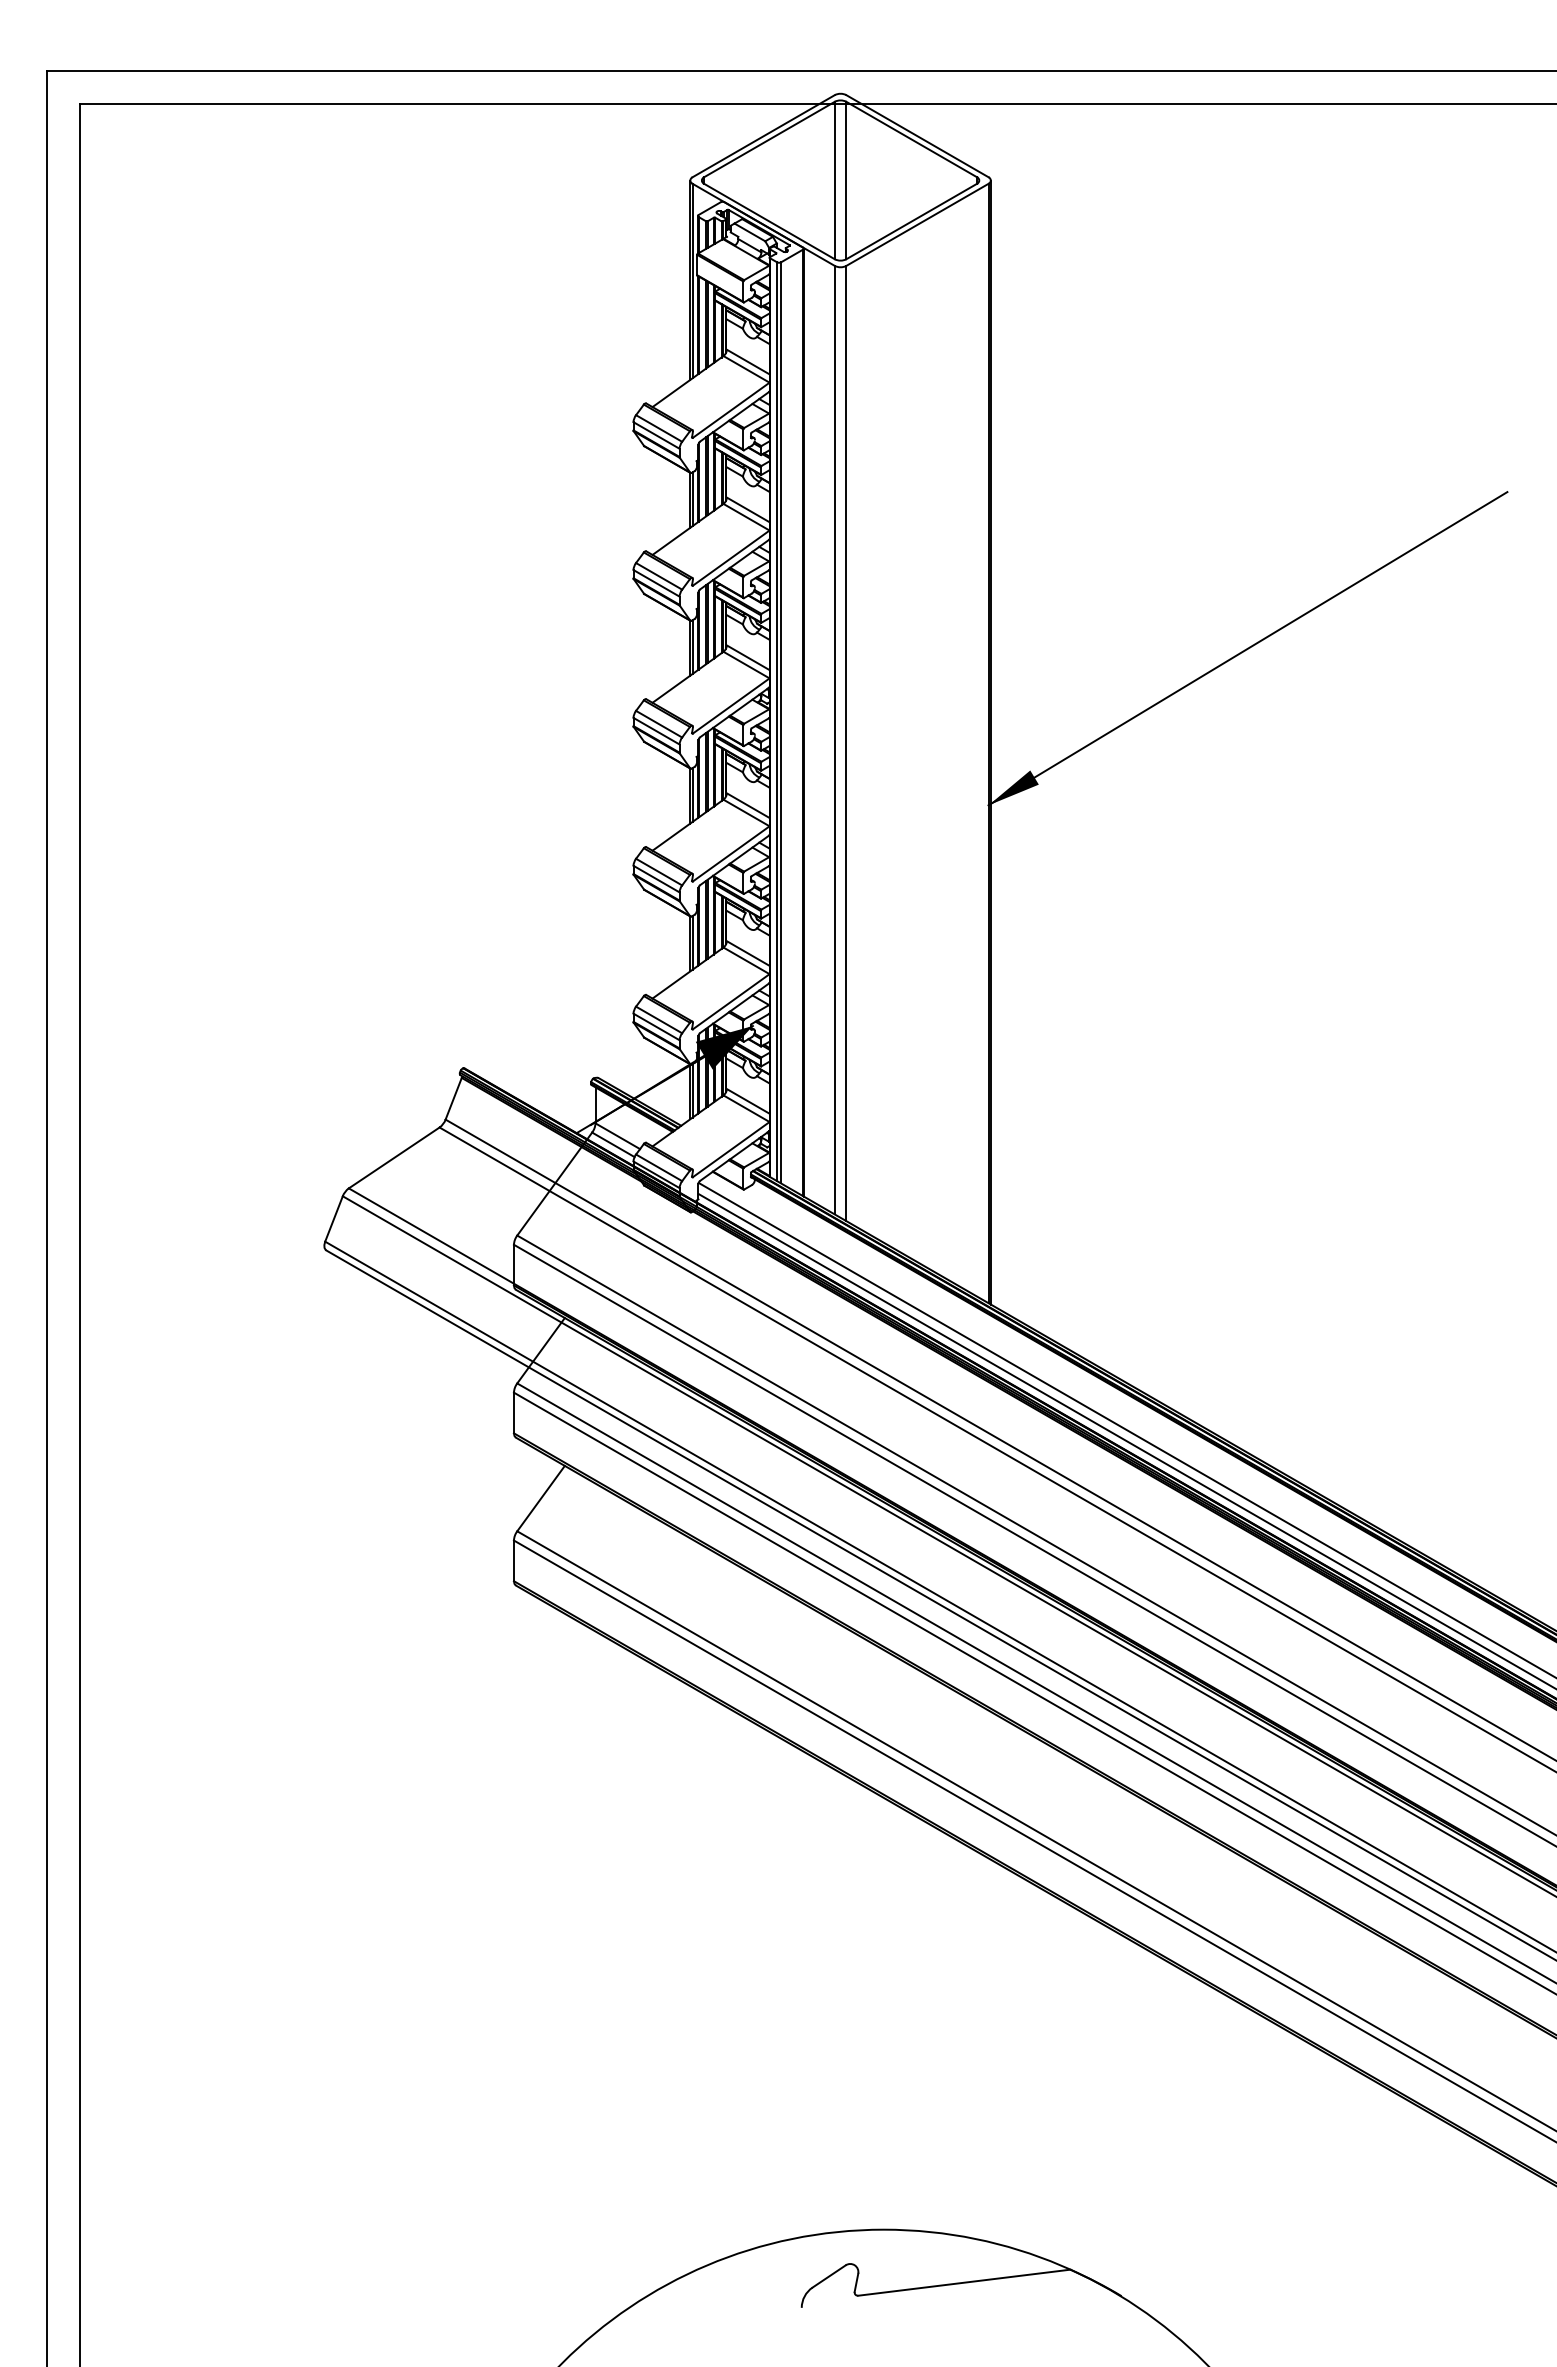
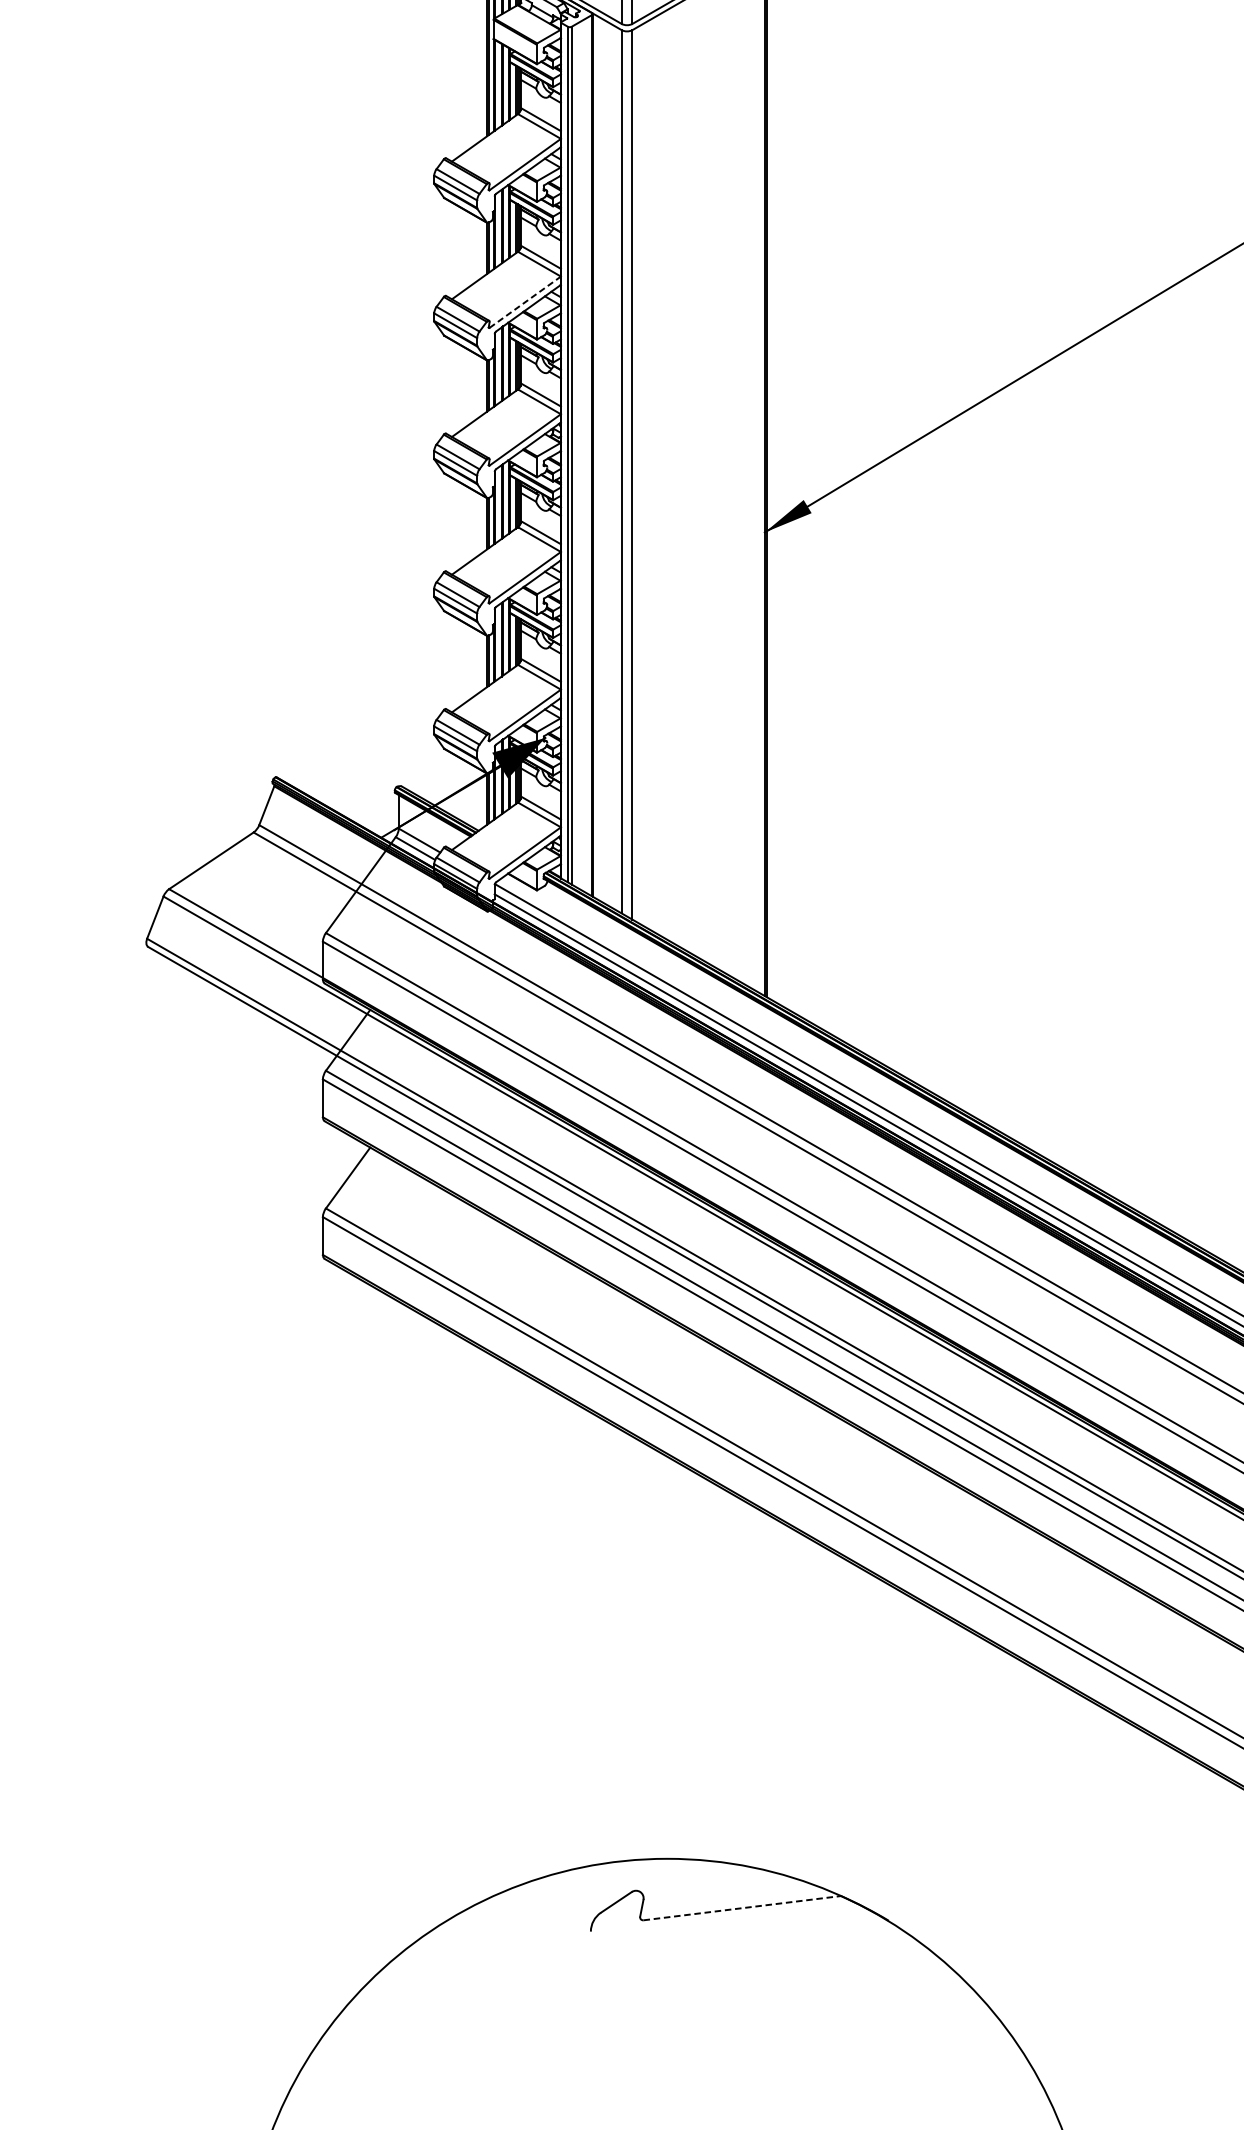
line: (731, 557) -> (525, 301), solid -> dashed
line: (964, 2282) -> (742, 1907), solid -> dashed

